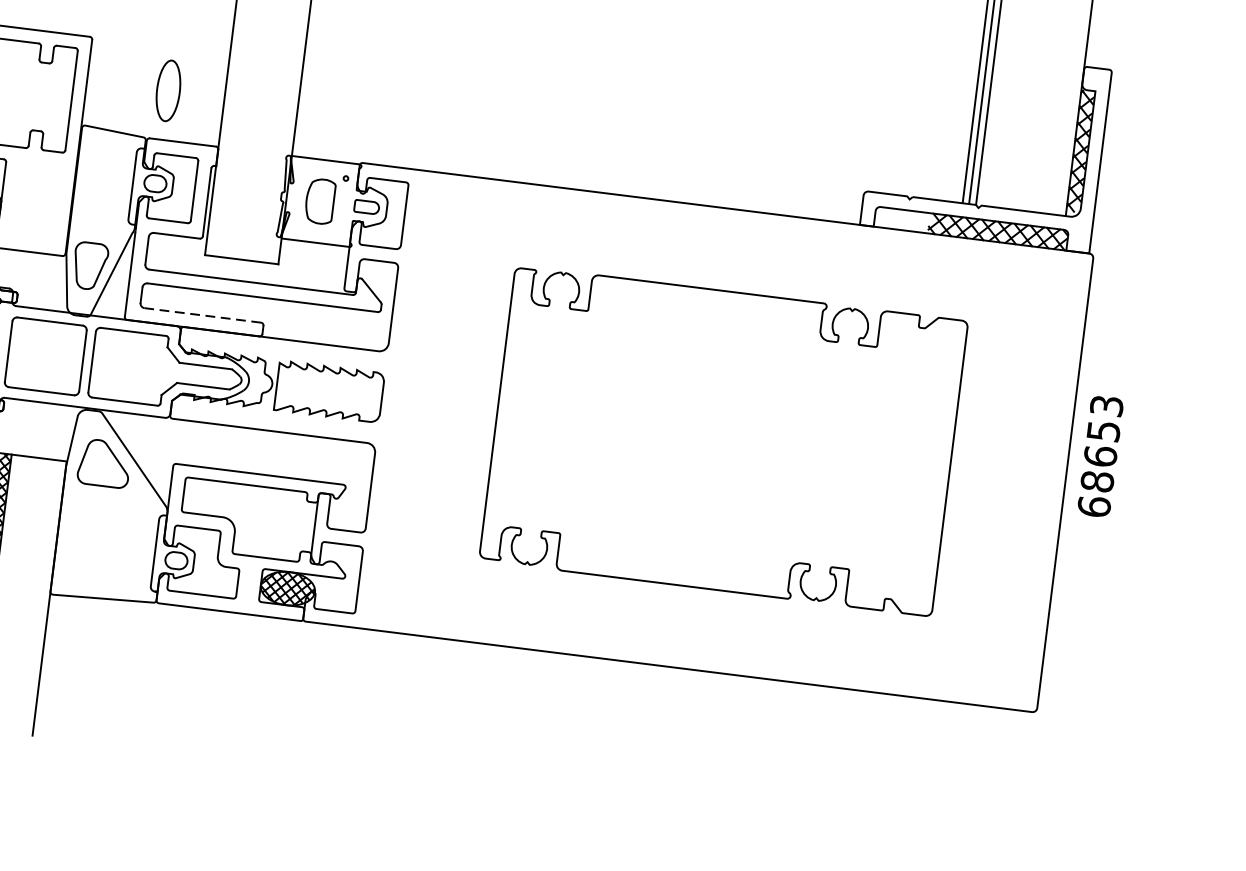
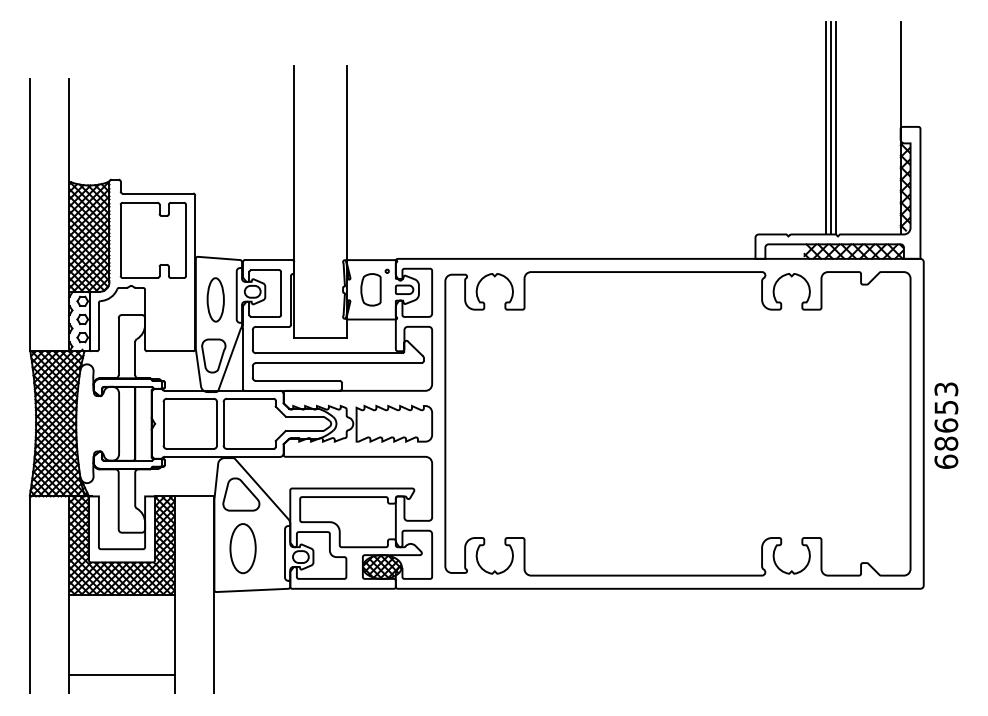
part: (168, 90) -> (215, 299), moved
line: (202, 314) -> (297, 380), dashed -> solid
part: (723, 440) -> (677, 423), size x1.43
text: (1100, 456) -> (946, 425), moved
part: (96, 538) -> (242, 548), added

